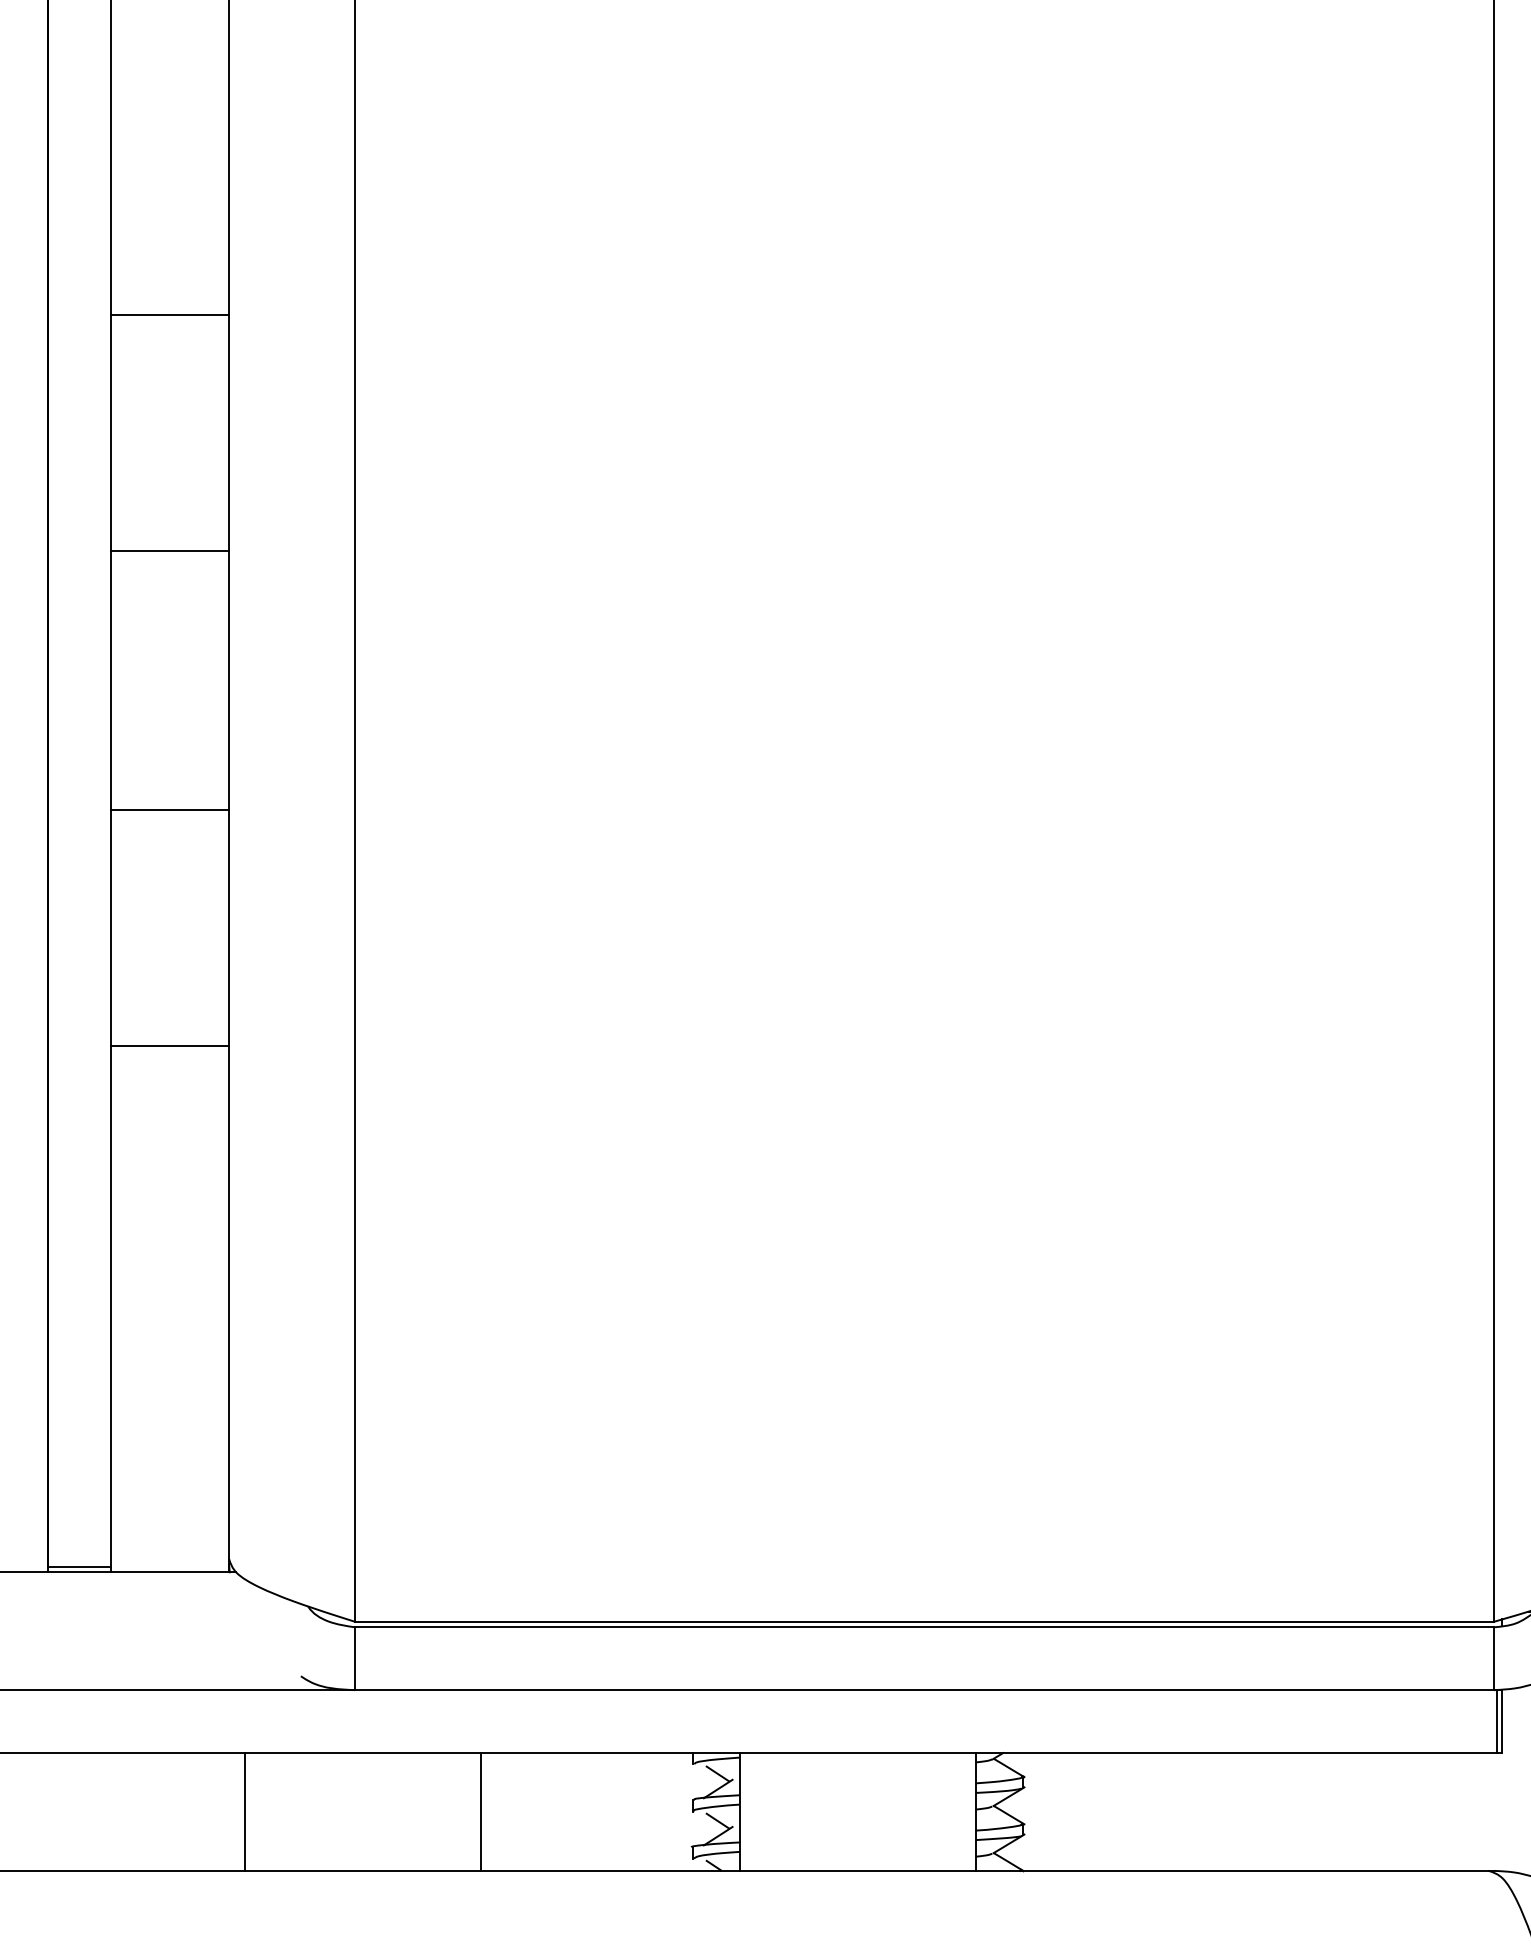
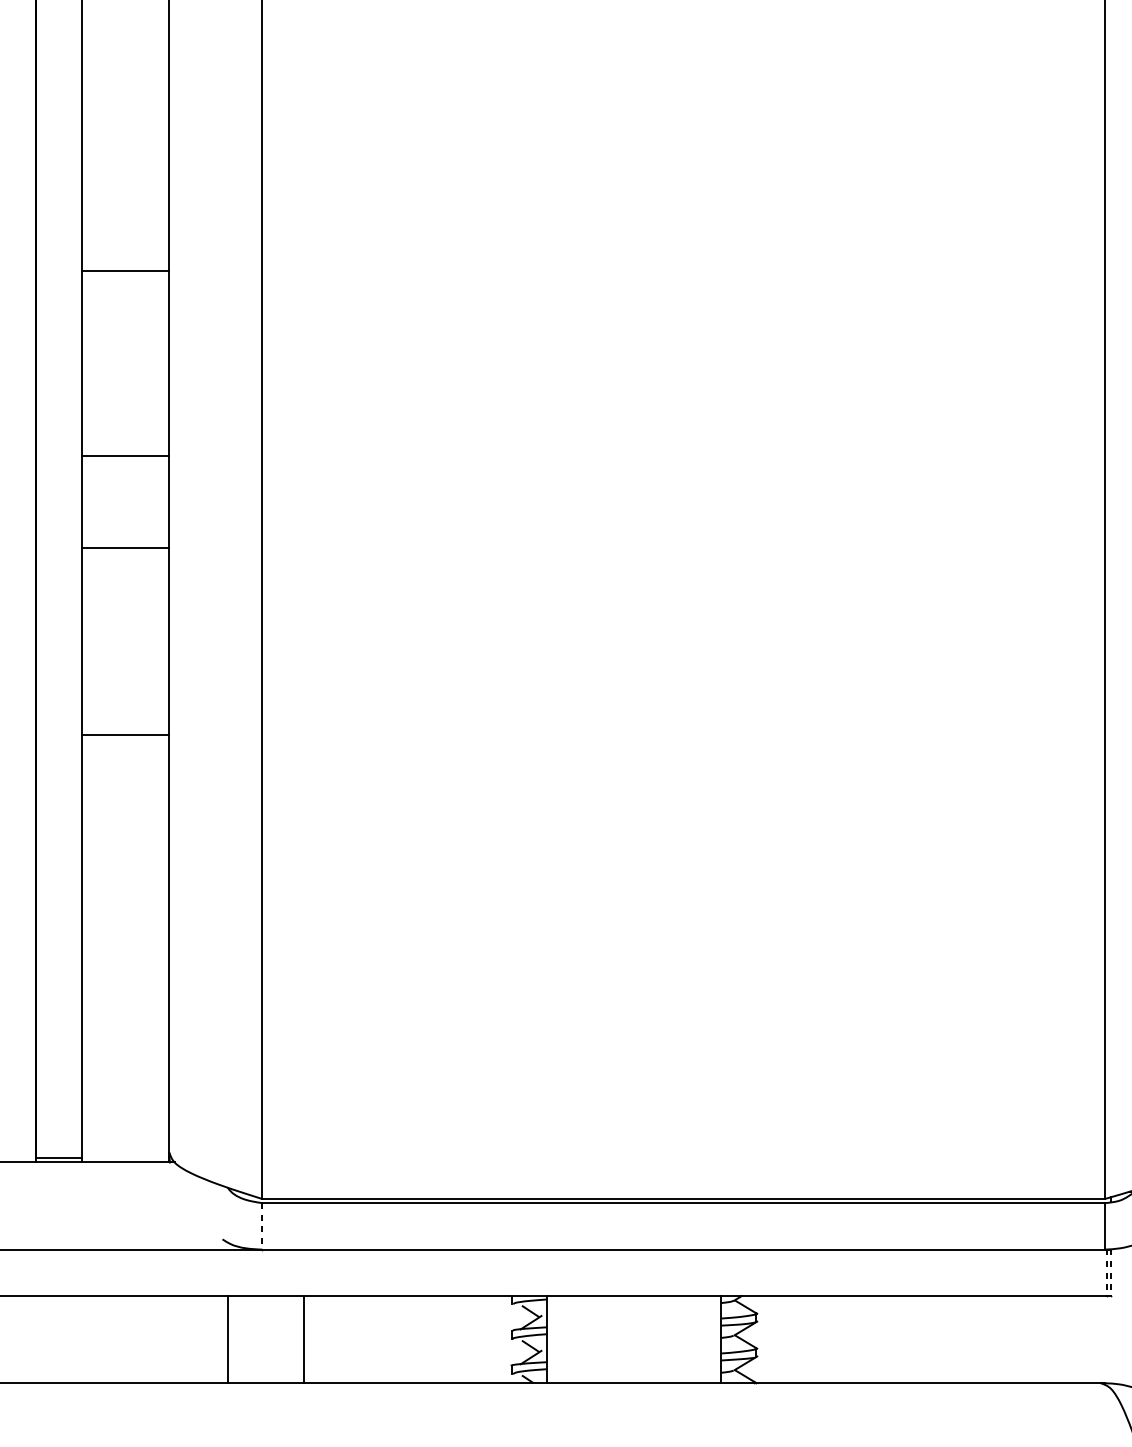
line: (170, 314) -> (126, 271), moved
line: (170, 550) -> (126, 455), moved
line: (170, 809) -> (126, 547), moved
line: (170, 1045) -> (126, 734), moved
line: (354, 1659) -> (262, 1226), solid -> dashed
line: (1496, 1722) -> (1106, 1273), solid -> dashed
line: (1502, 1722) -> (1110, 1273), solid -> dashed
line: (244, 1811) -> (228, 1339), moved
line: (480, 1811) -> (303, 1339), moved

